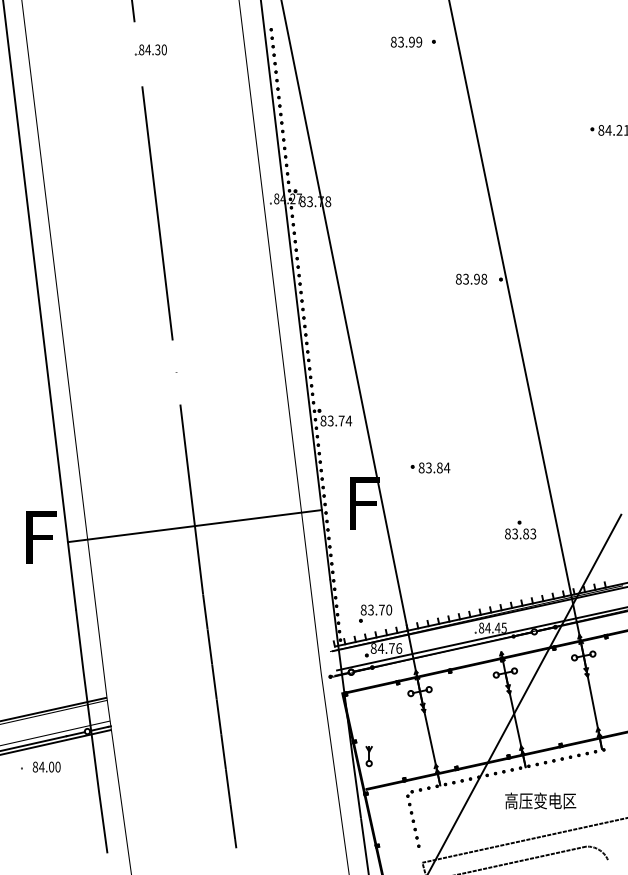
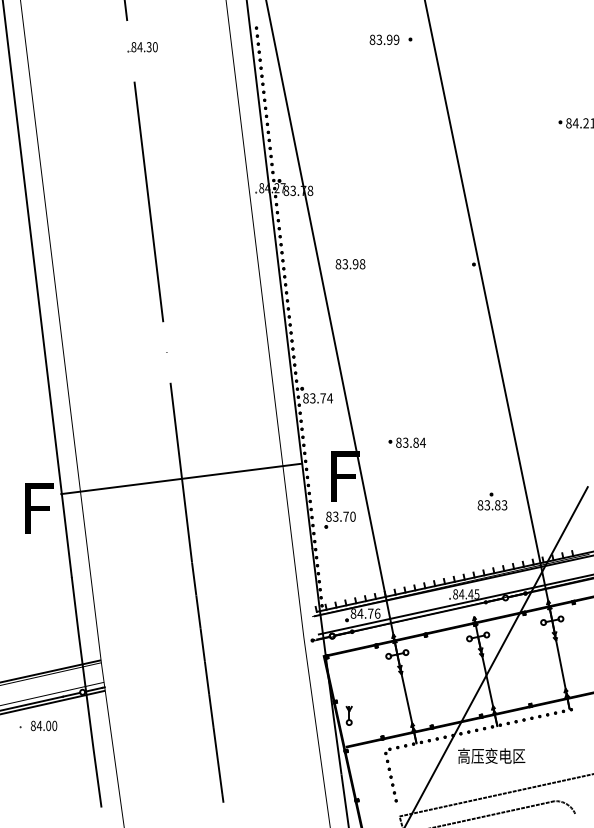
text: (471, 278) -> (350, 263), moved
line: (194, 526) -> (181, 479), moved
part: (375, 613) -> (340, 519), moved
text: (540, 800) -> (491, 755), moved

